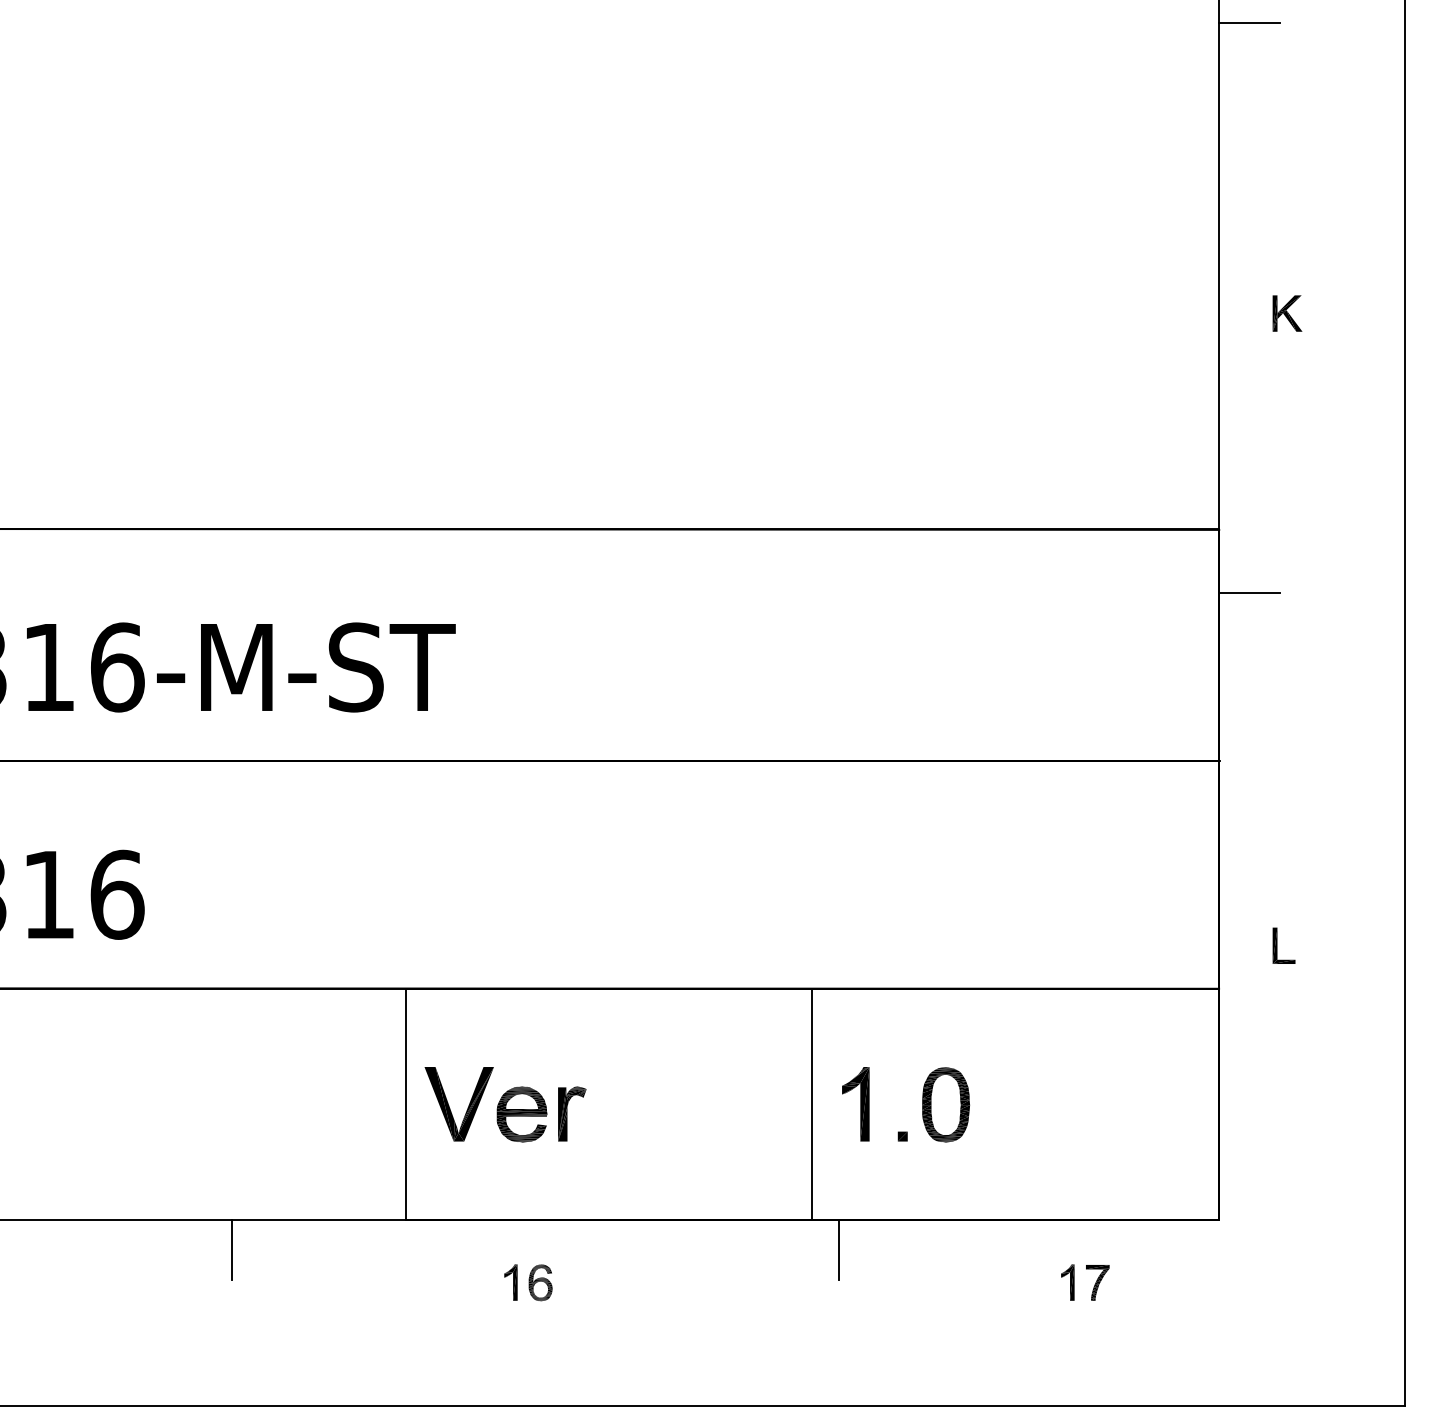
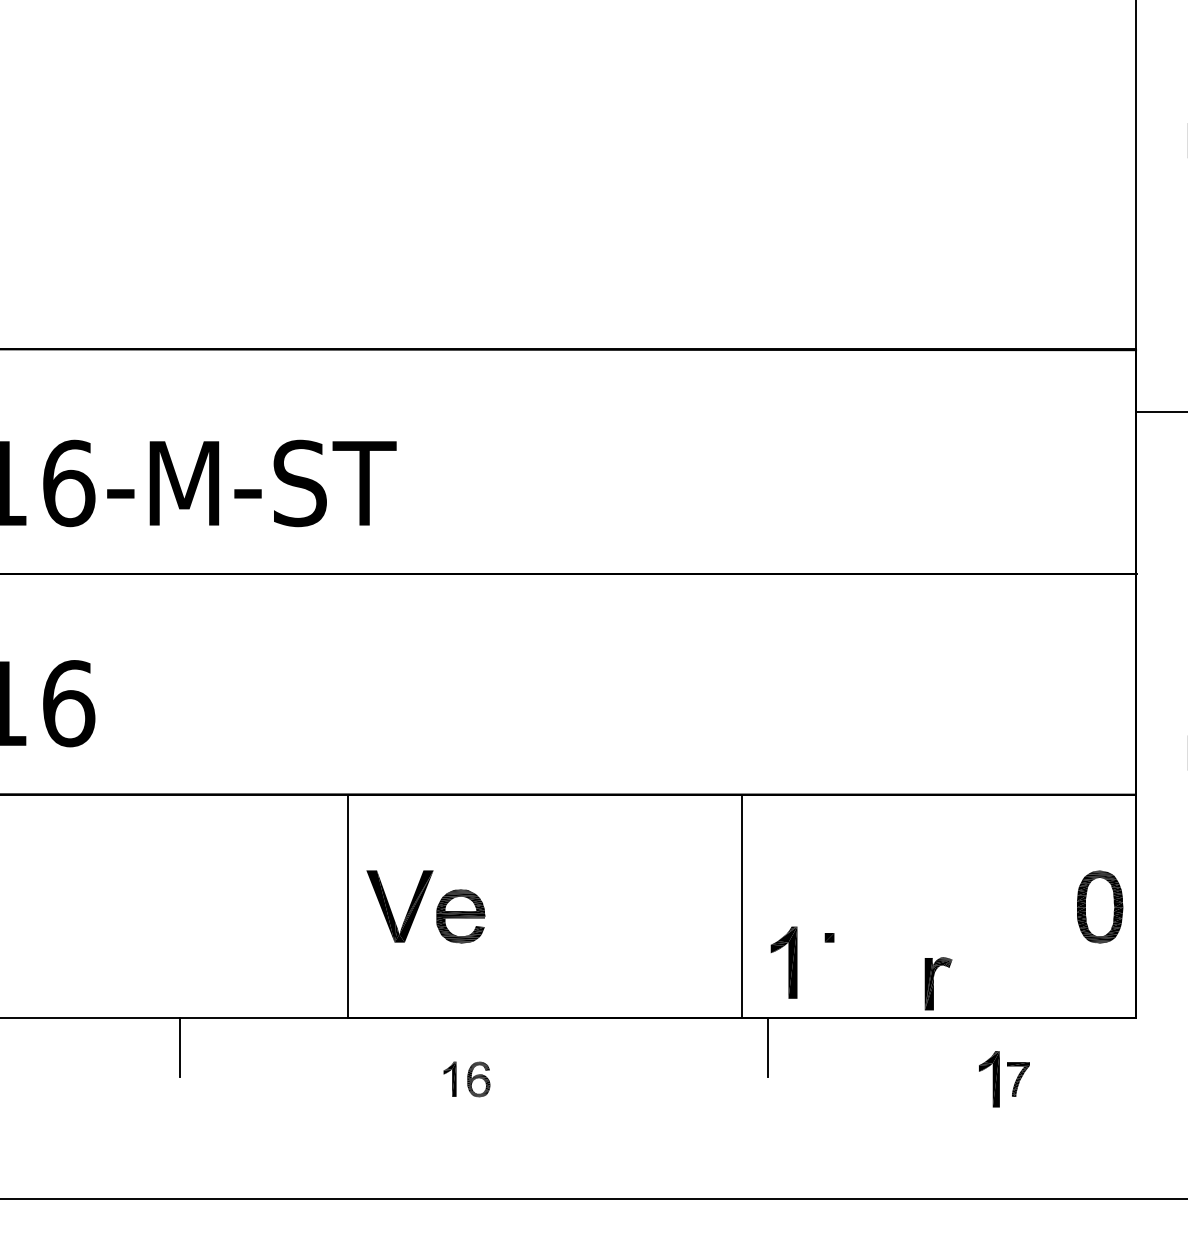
part: (855, 1104) -> (783, 962), moved
part: (946, 1104) -> (1100, 906), moved
part: (572, 1113) -> (938, 983), moved
part: (1067, 1282) -> (989, 1079), size x1.6

